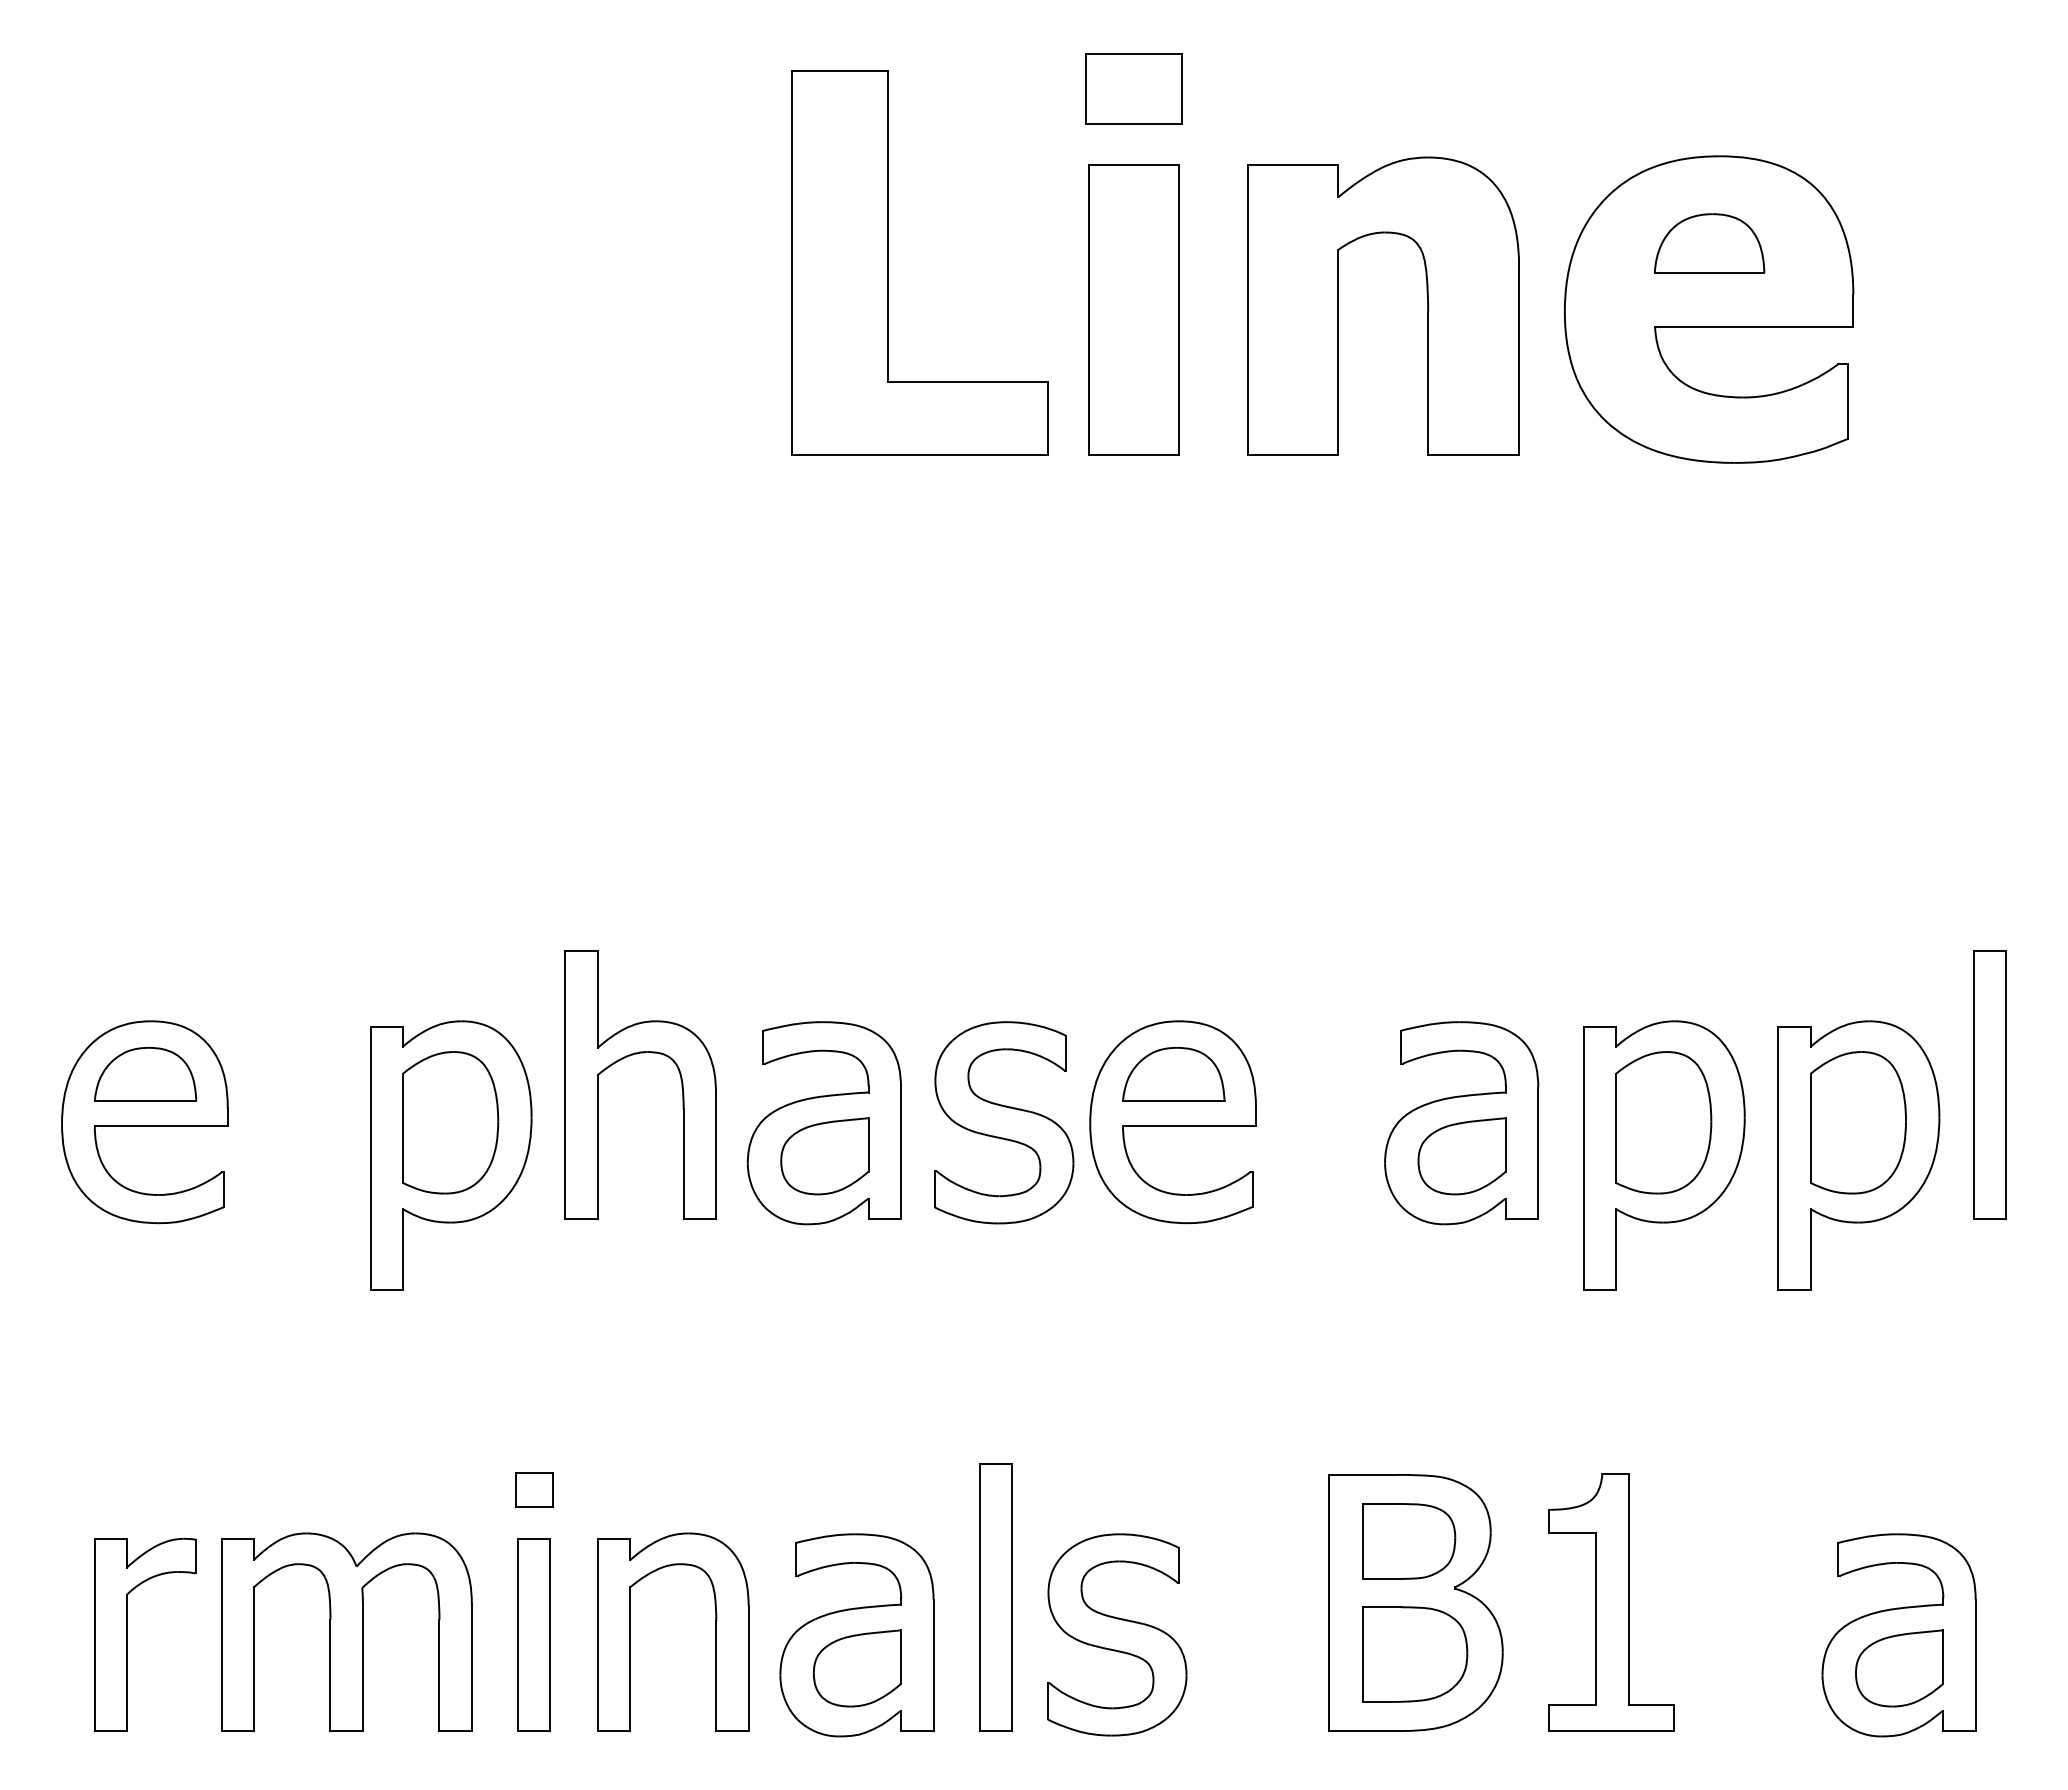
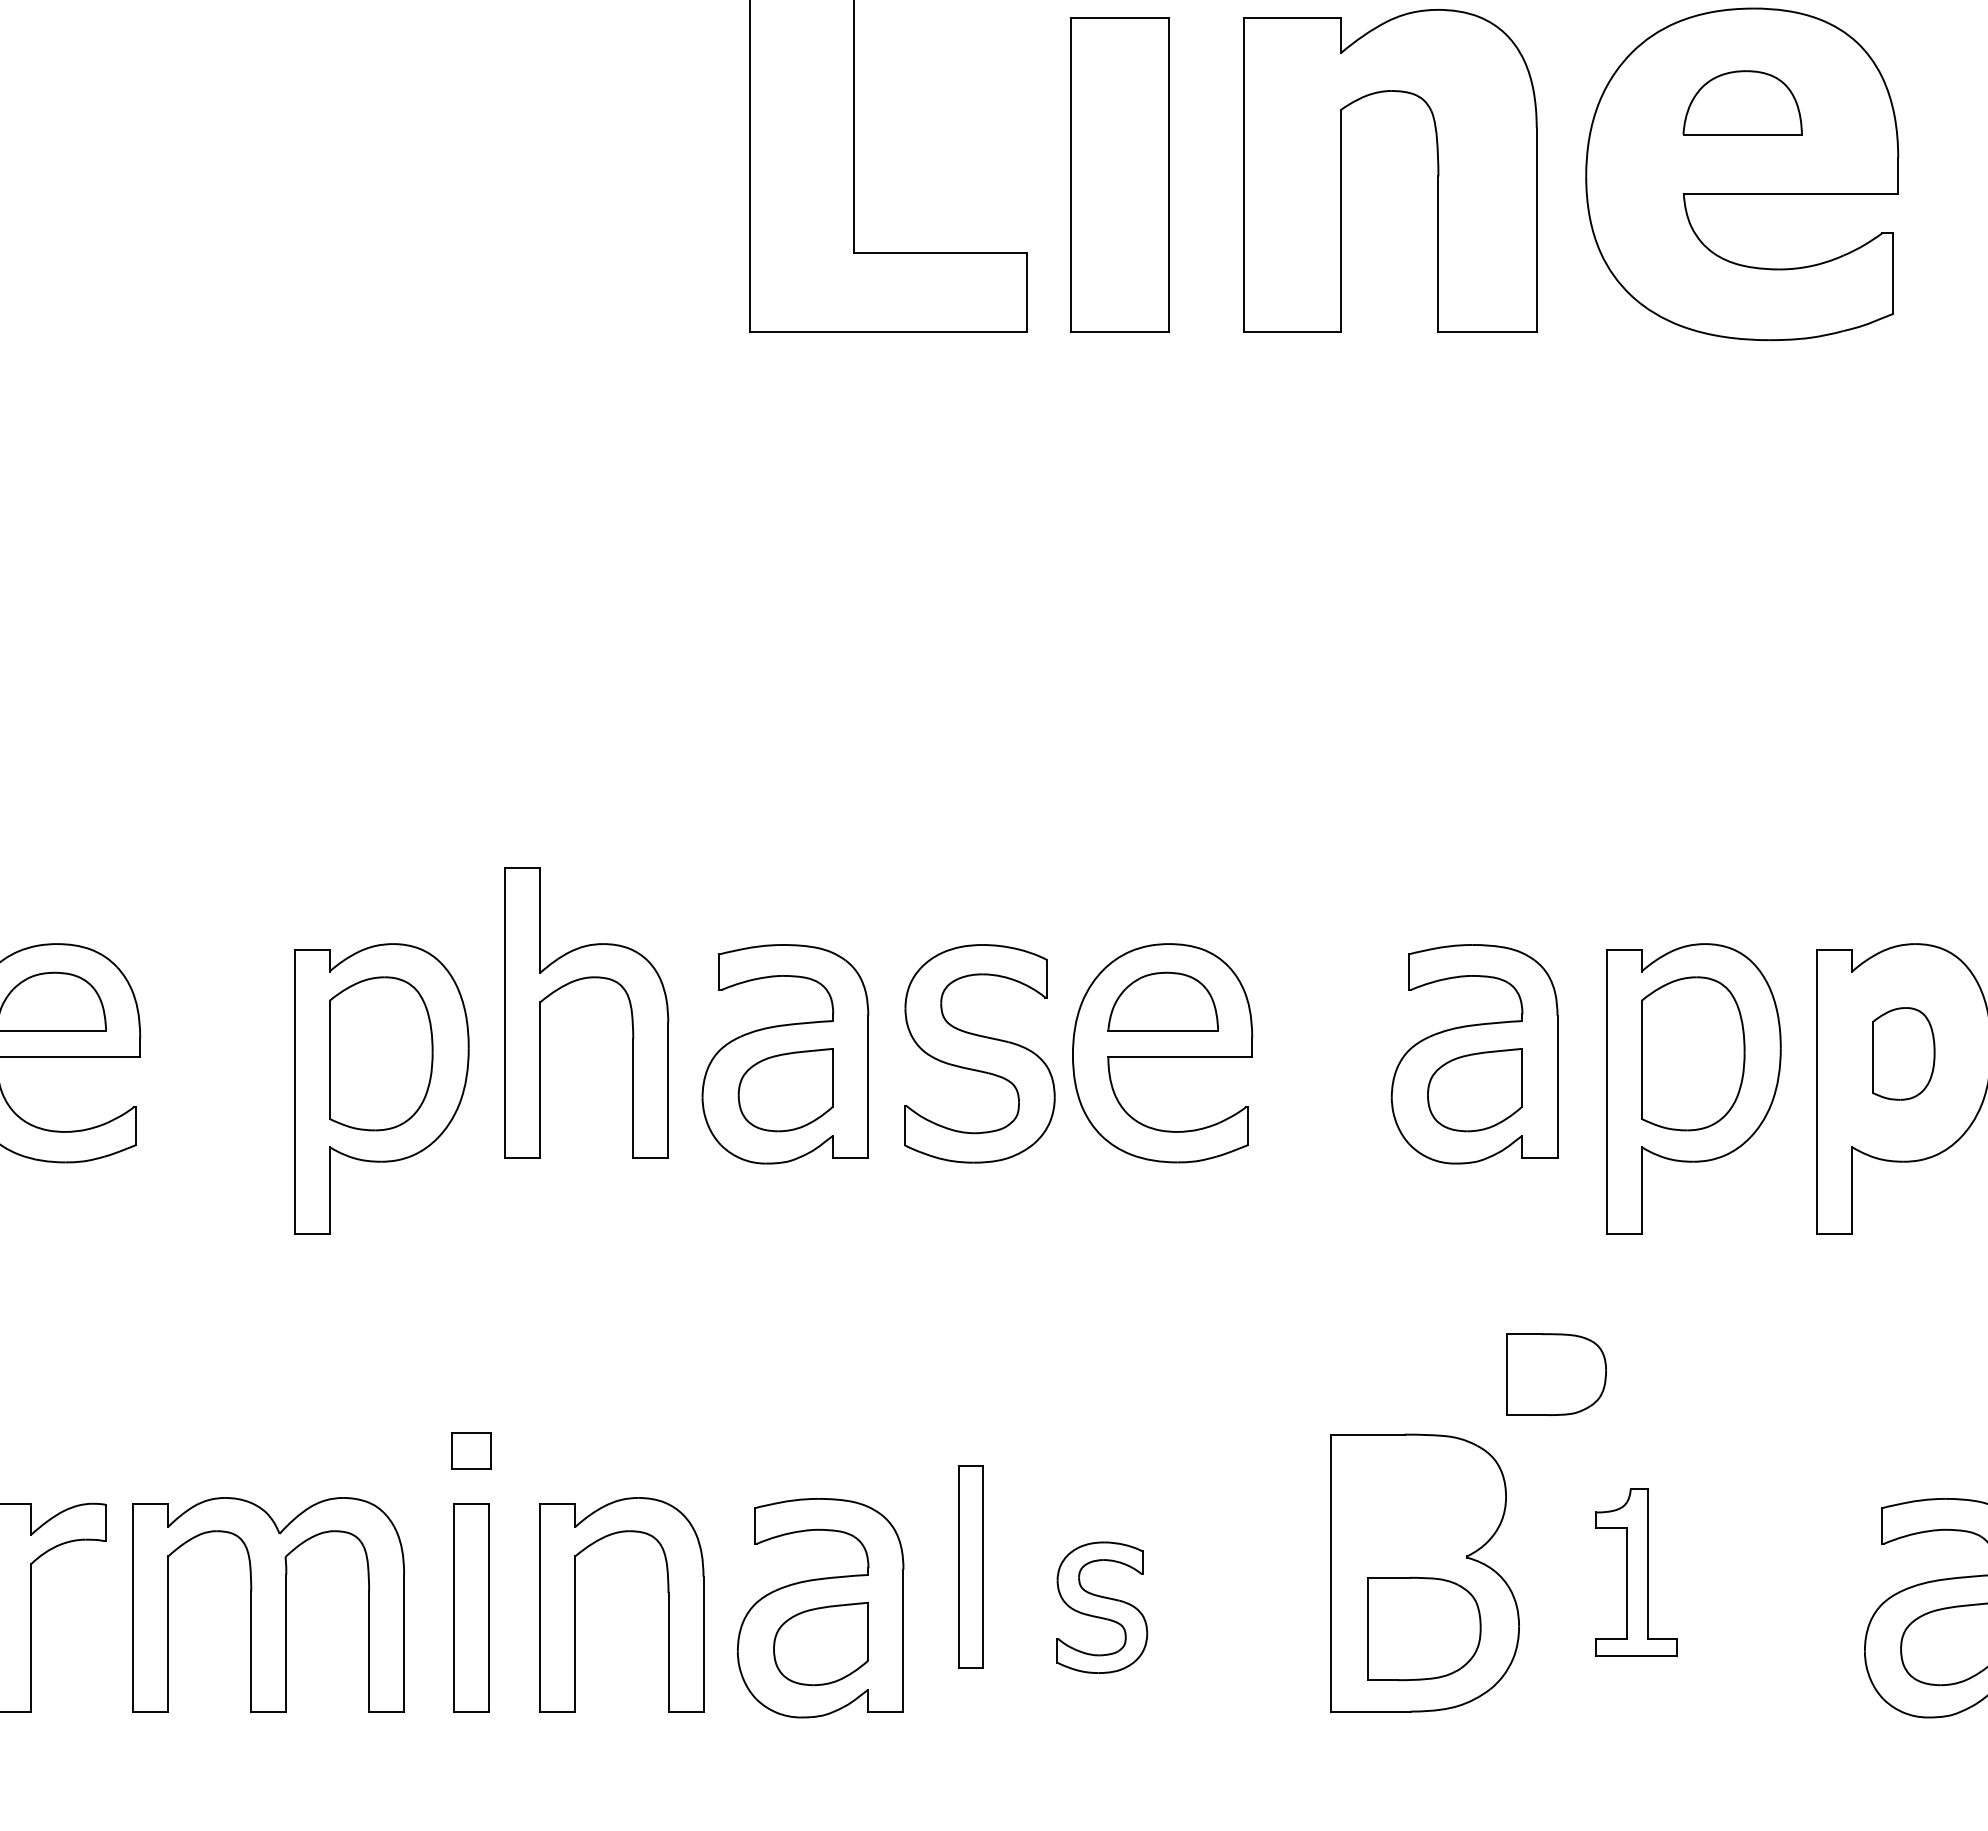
part: (1858, 1122) -> (1903, 1053), size x0.6
part: (1409, 1541) -> (1556, 1374), moved
part: (995, 1597) -> (970, 1567), size x0.7
part: (1611, 1602) -> (1636, 1572), size x0.6
part: (1117, 1634) -> (1102, 1607), size x0.6

